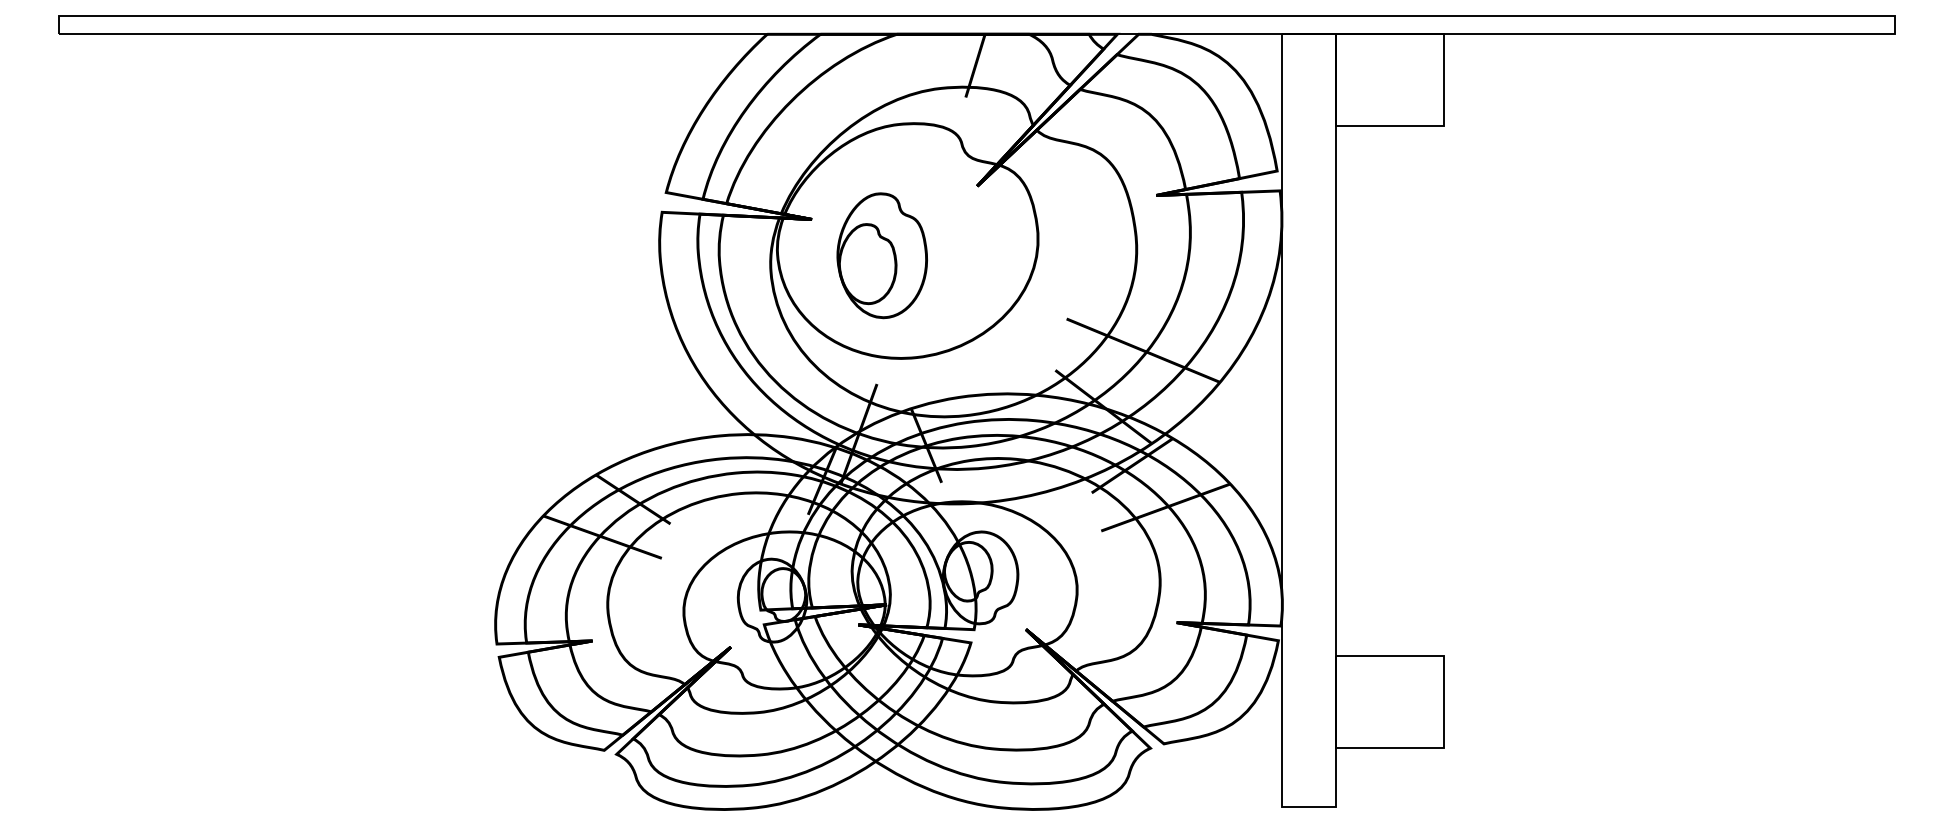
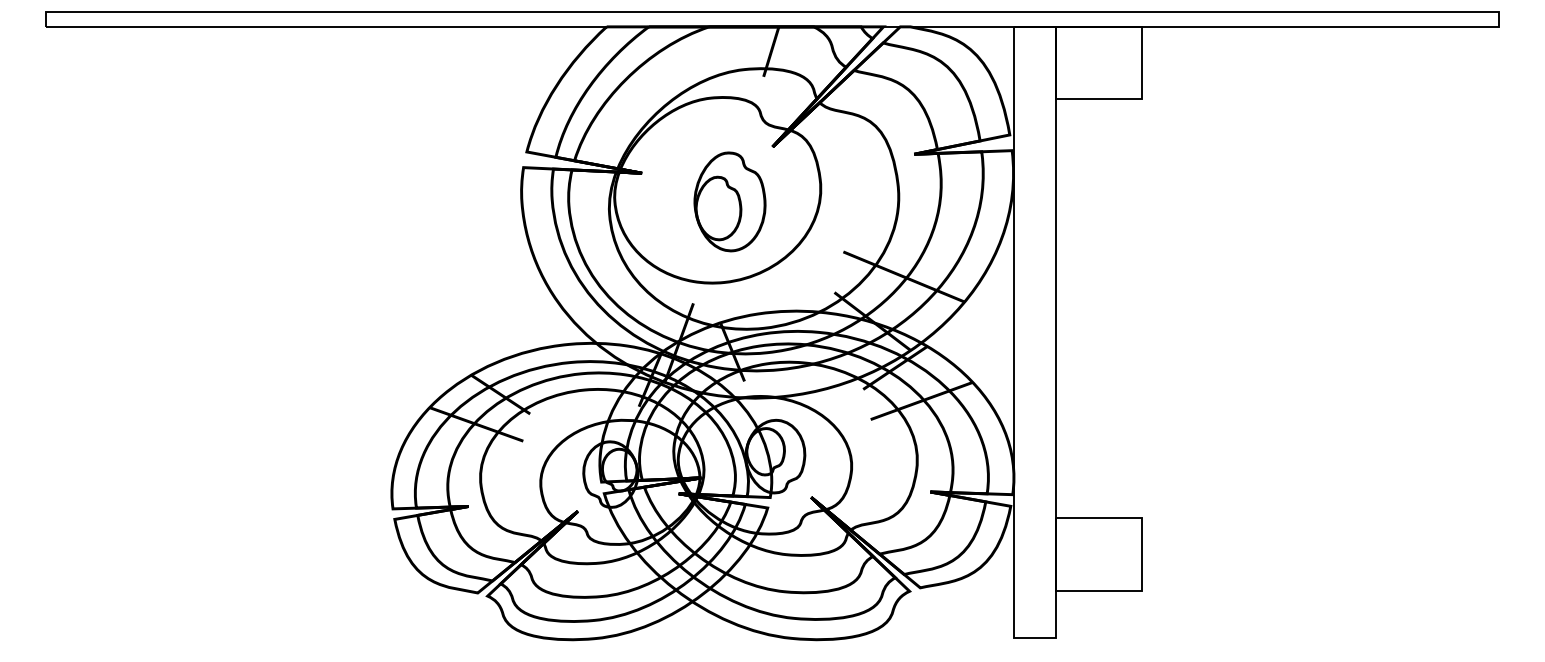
part: (881, 255) -> (729, 201), moved

